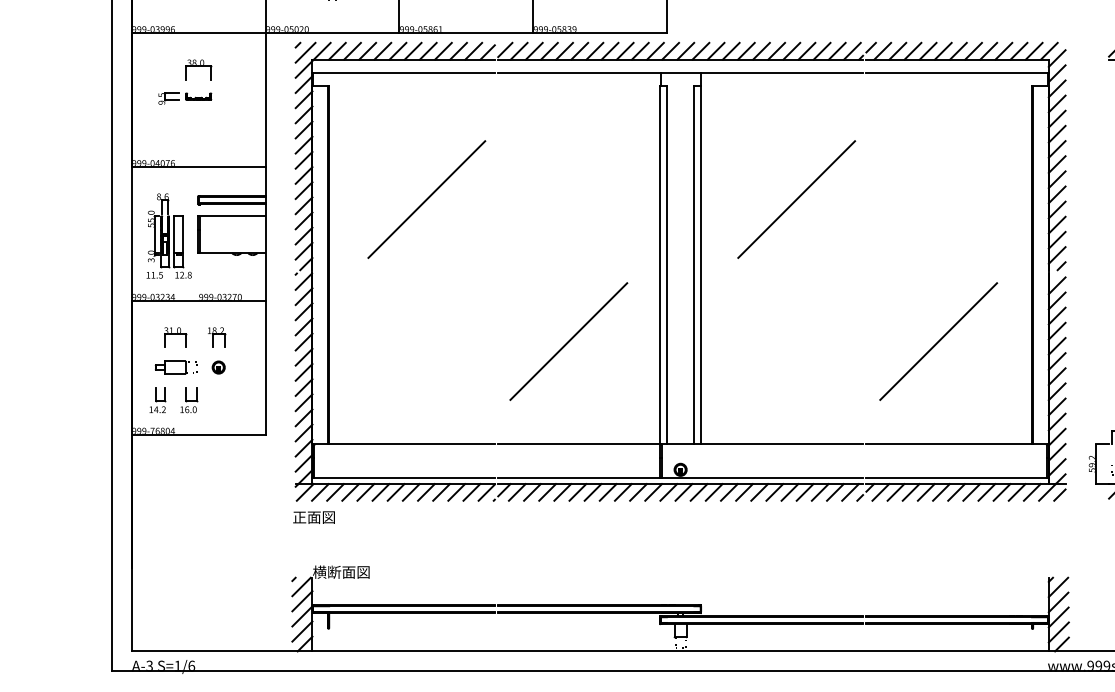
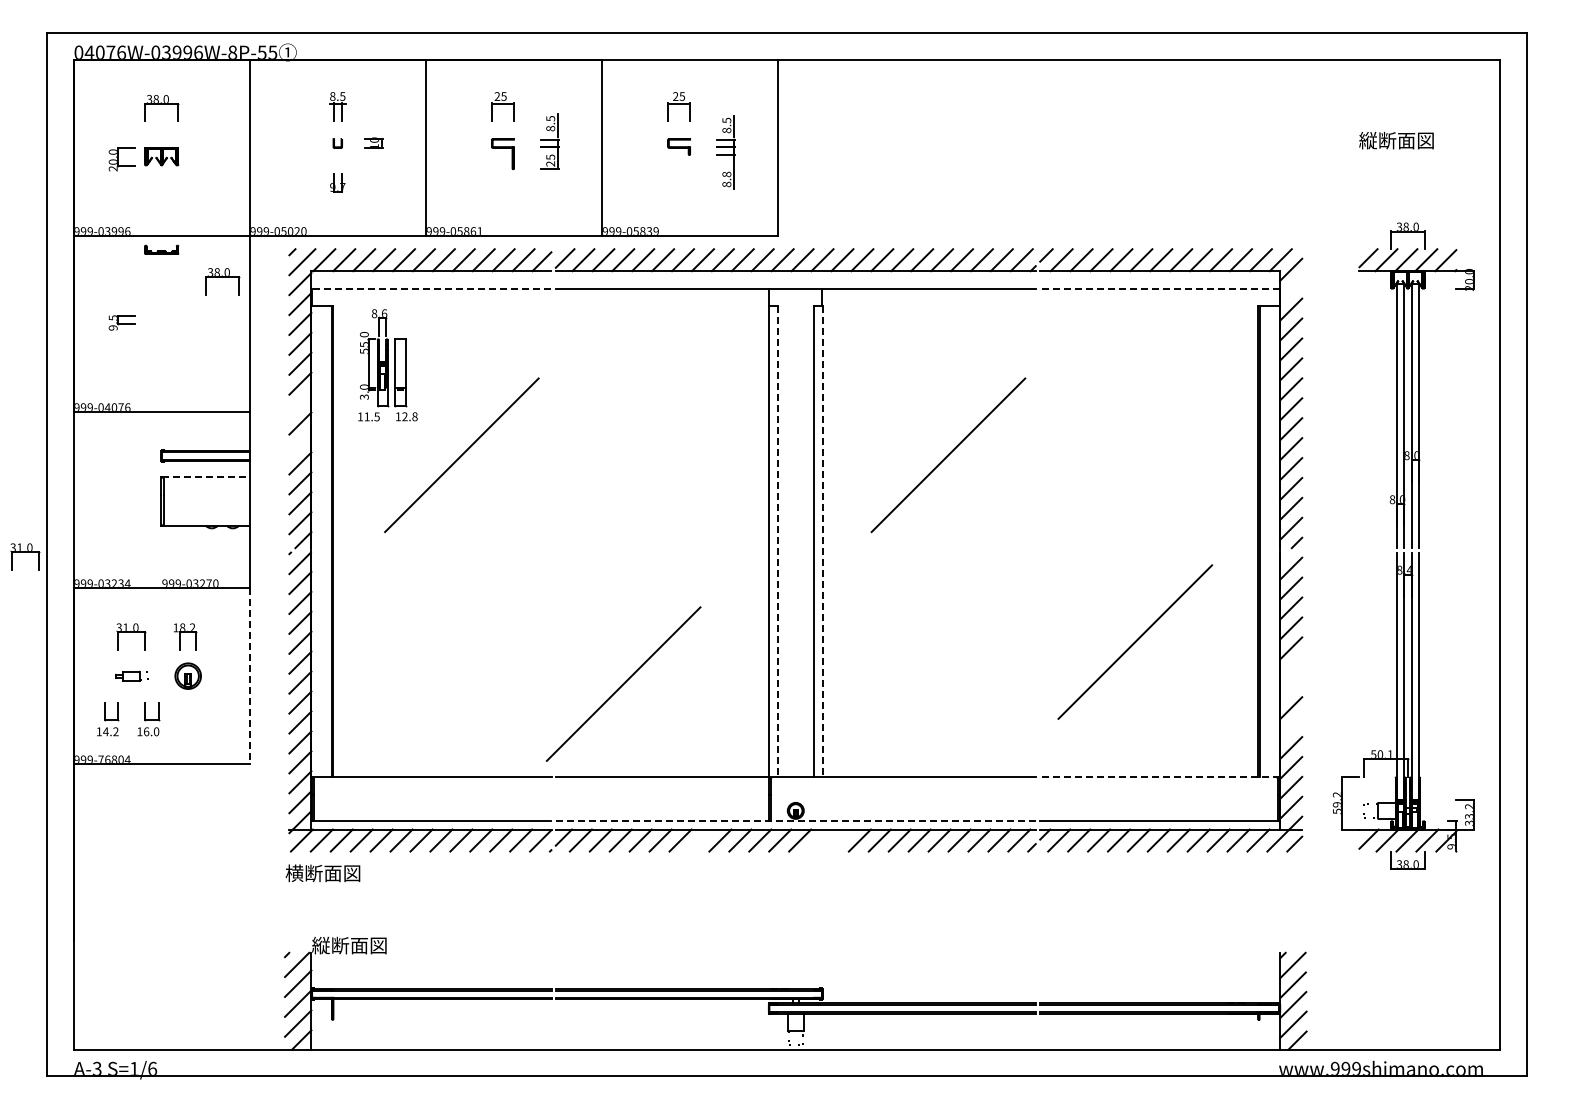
part: (198, 69) -> (222, 281), moved
line: (403, 72) -> (431, 288), solid -> dashed
line: (957, 72) -> (1160, 288), solid -> dashed
line: (1057, 73) -> (1291, 289), removed
part: (198, 96) -> (161, 249), moved
line: (304, 160) -> (300, 403), removed
line: (304, 190) -> (300, 443), removed
line: (231, 216) -> (205, 477), solid -> dashed
part: (168, 236) -> (387, 365), moved
line: (666, 265) -> (777, 542), solid -> dashed
line: (700, 265) -> (822, 542), solid -> dashed
part: (95, 276) -> (25, 556), added
line: (568, 341) -> (623, 683), moved
line: (1057, 361) -> (1291, 668), removed
part: (175, 367) -> (131, 676), size x0.6
part: (218, 367) -> (187, 676), size x1.6
line: (265, 367) -> (249, 676), solid -> dashed
line: (1057, 376) -> (1291, 688), removed
line: (1057, 407) -> (1291, 728), removed
line: (957, 444) -> (1159, 777), solid -> dashed
line: (680, 477) -> (795, 821), solid -> dashed
line: (608, 492) -> (700, 840), removed
line: (699, 492) -> (820, 840), removed
line: (713, 492) -> (839, 840), removed
text: (320, 517) -> (322, 873), 正面図 -> 横断面図
text: (319, 572) -> (320, 945), 横断面図 -> 縦断面図

